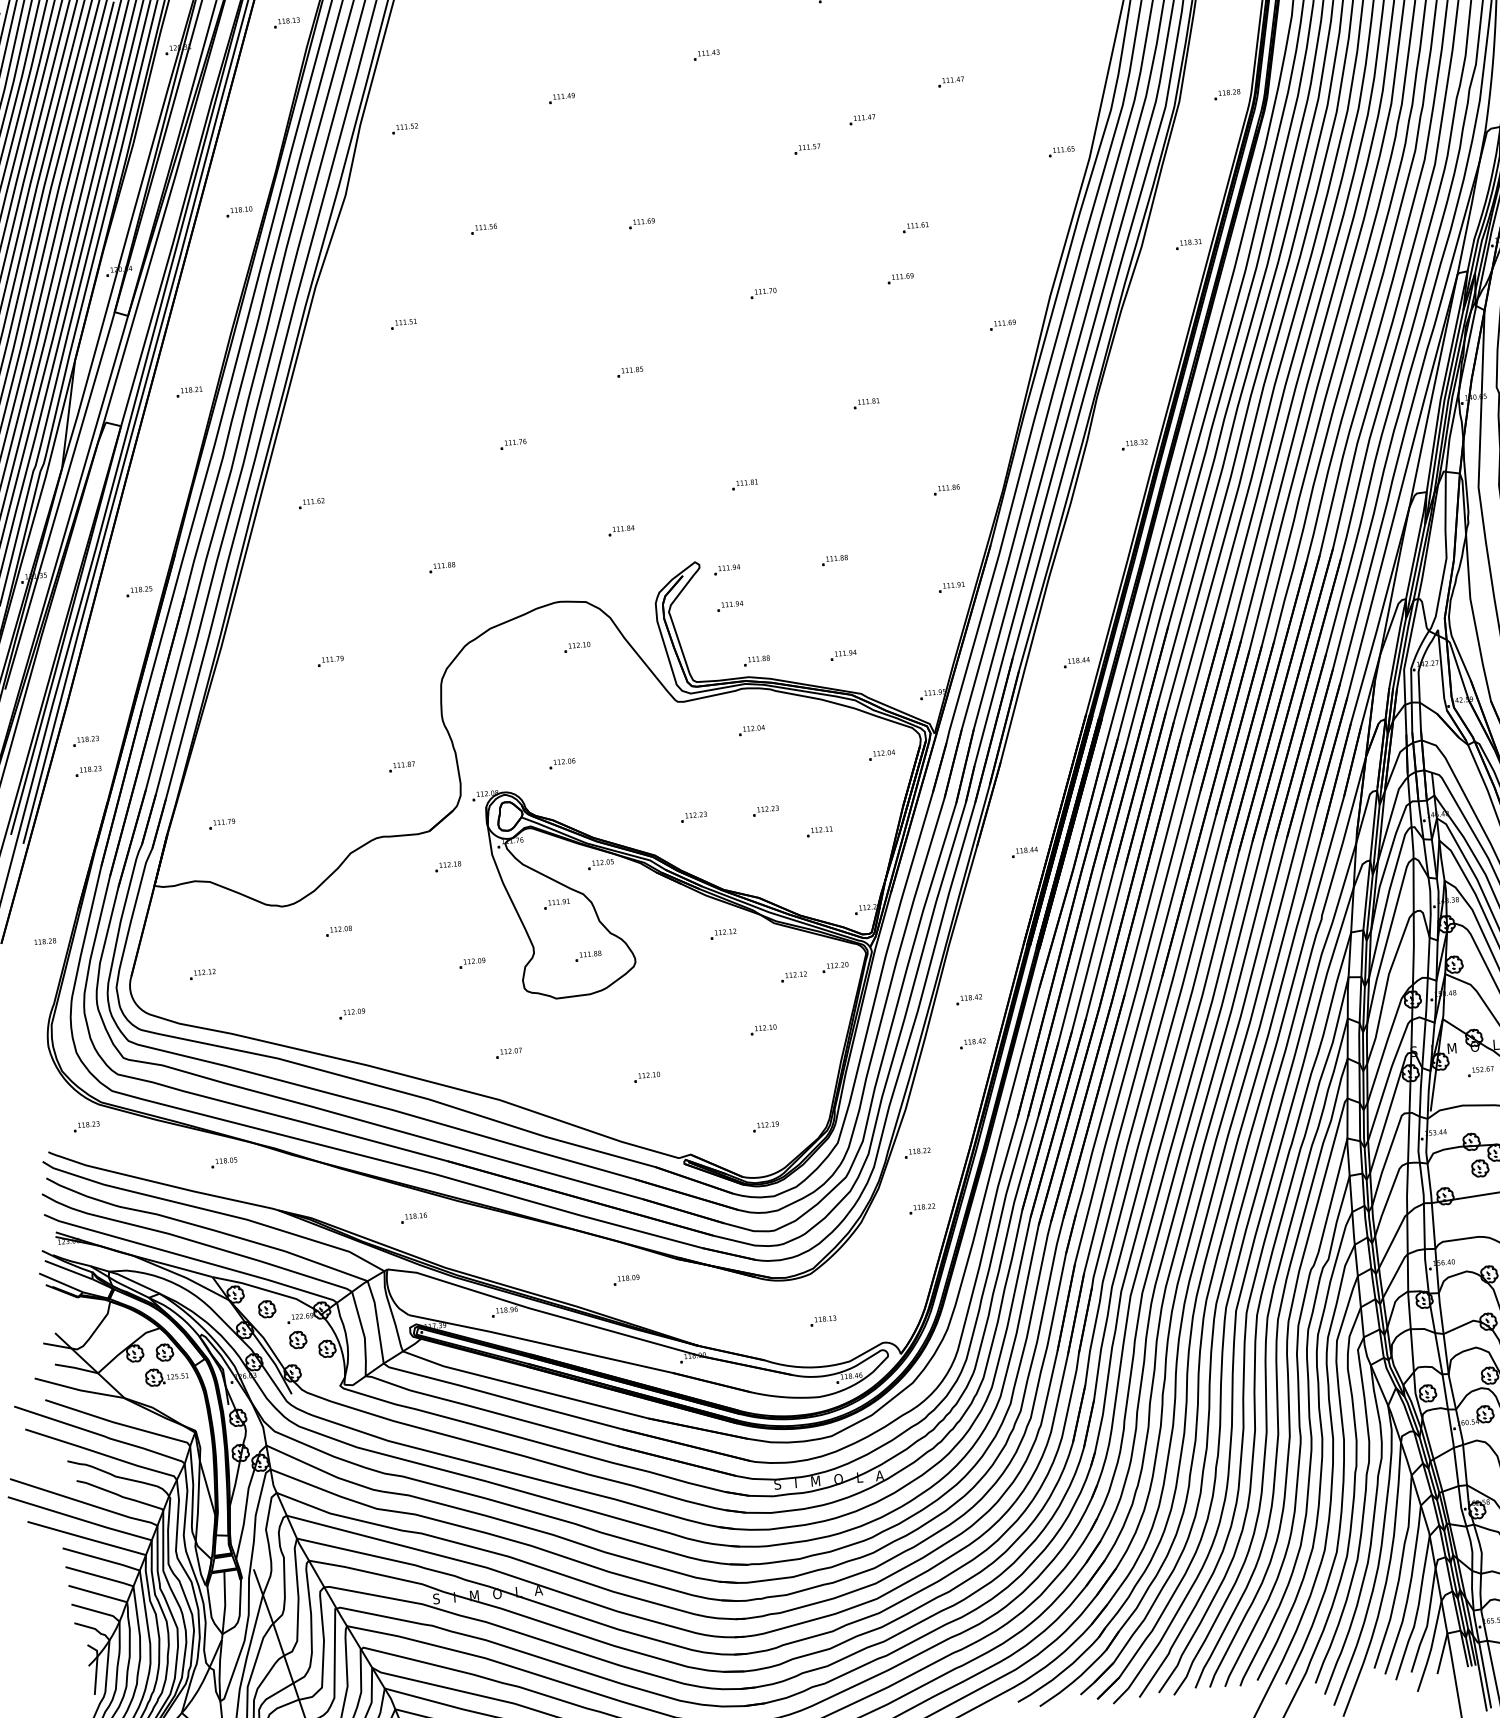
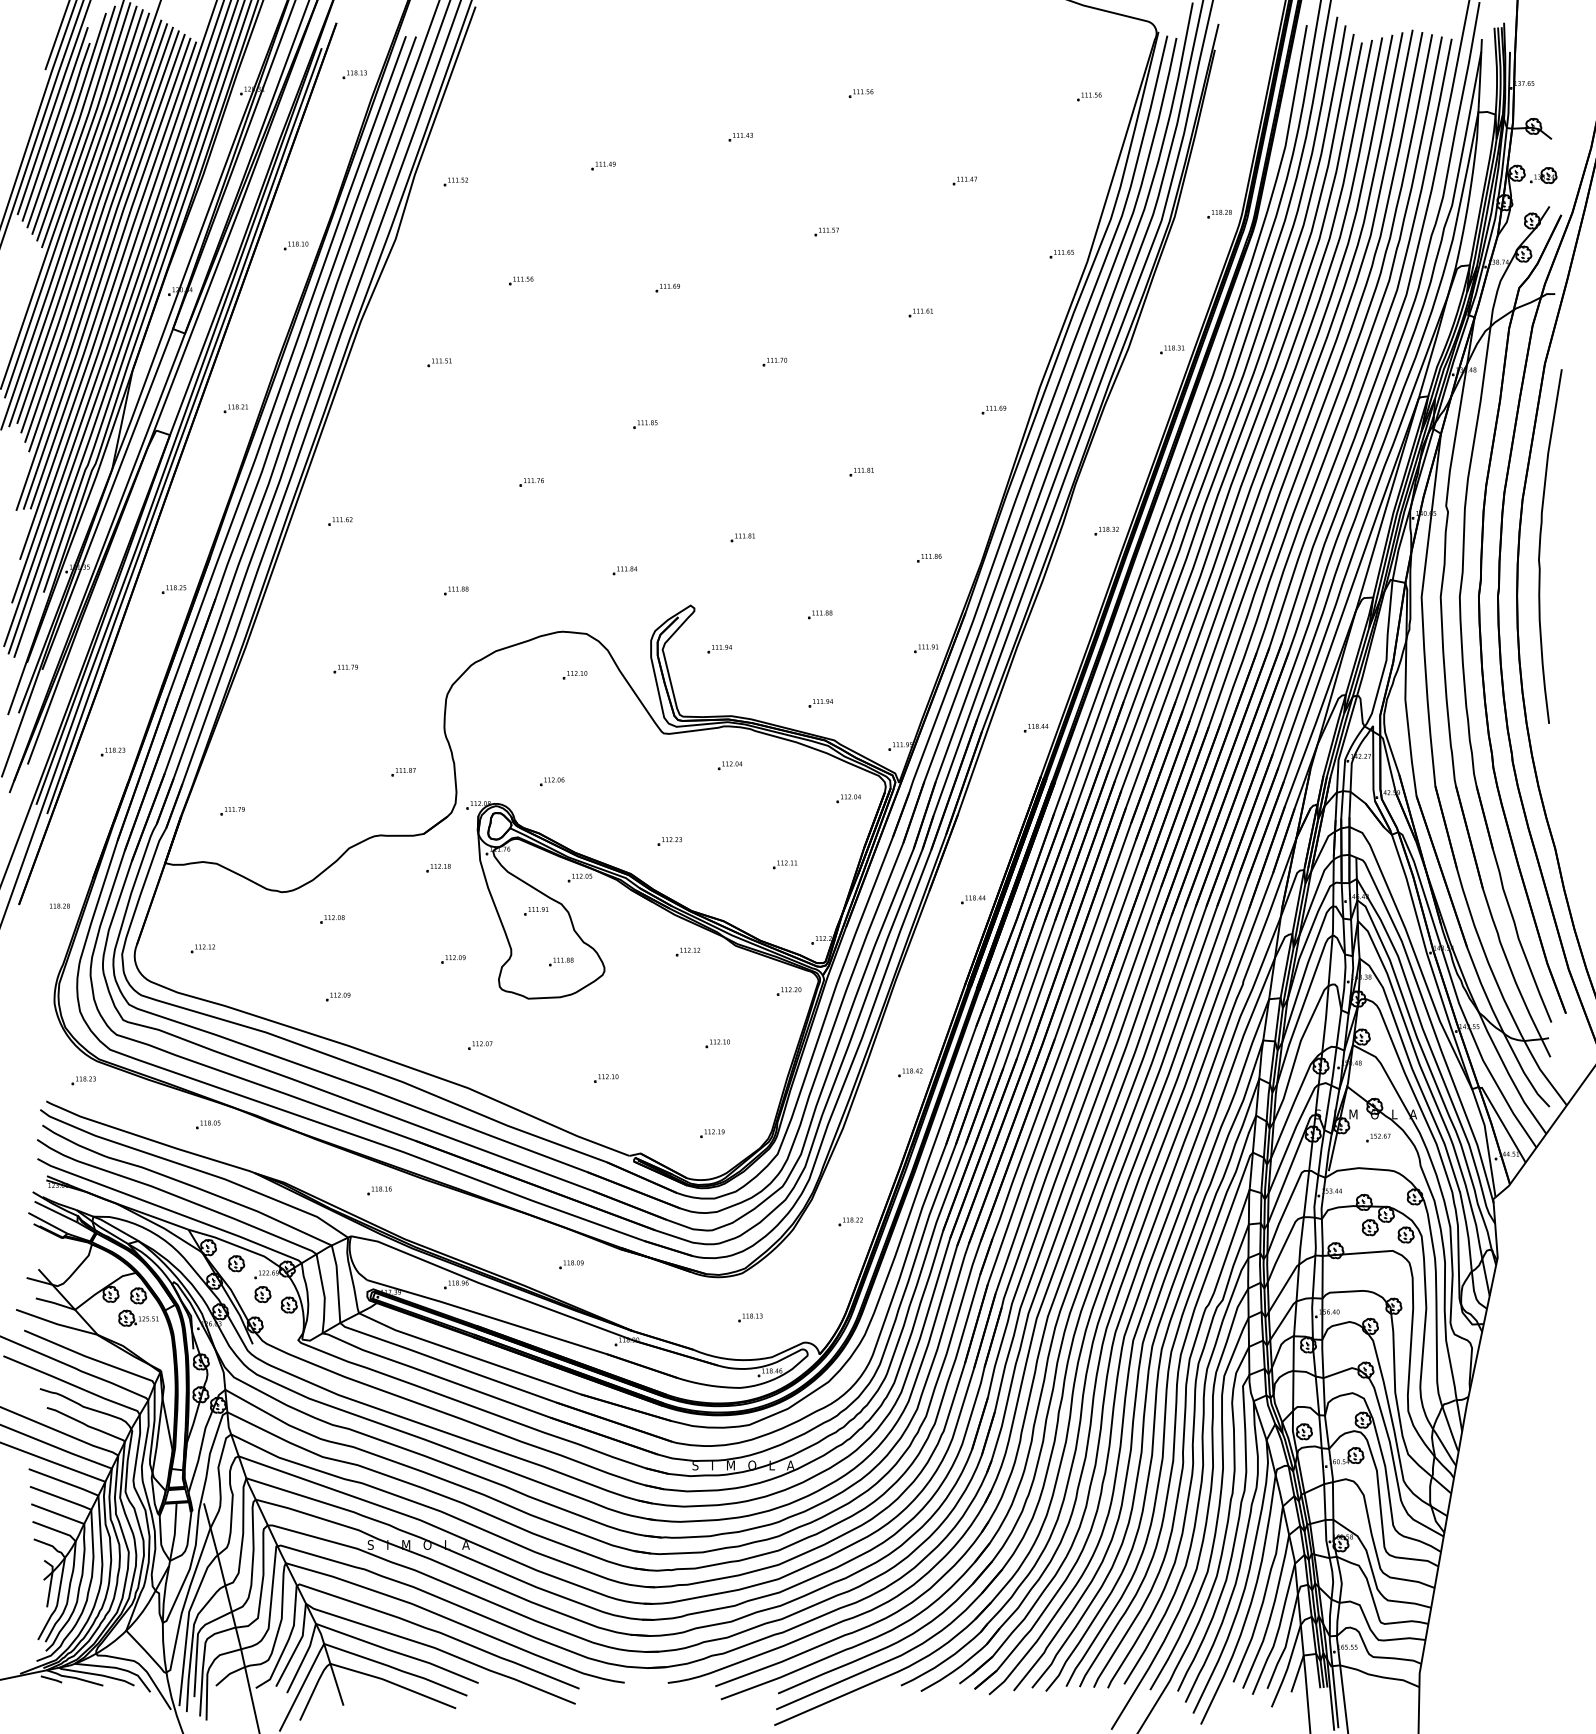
part: (861, 119) -> (879, 208), removed
part: (900, 278) -> (902, 358), removed
part: (726, 569) -> (719, 614), removed
part: (757, 660) -> (740, 701), removed
part: (85, 740) -> (112, 723), removed
part: (765, 811) -> (736, 841), removed
part: (793, 976) -> (749, 996), removed
part: (969, 999) -> (910, 1031), removed
part: (917, 1152) -> (850, 1169), removed

